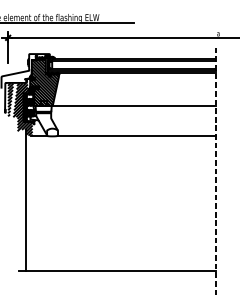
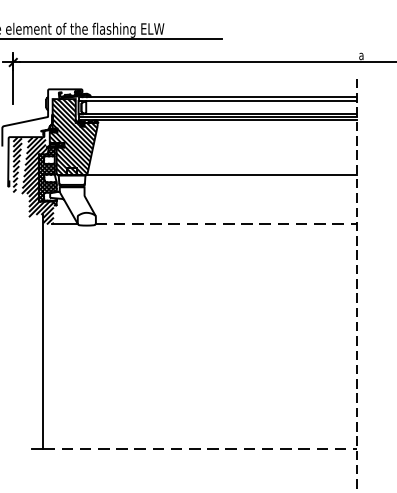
line: (136, 135) -> (225, 224), solid -> dashed
line: (120, 271) -> (199, 449), solid -> dashed

